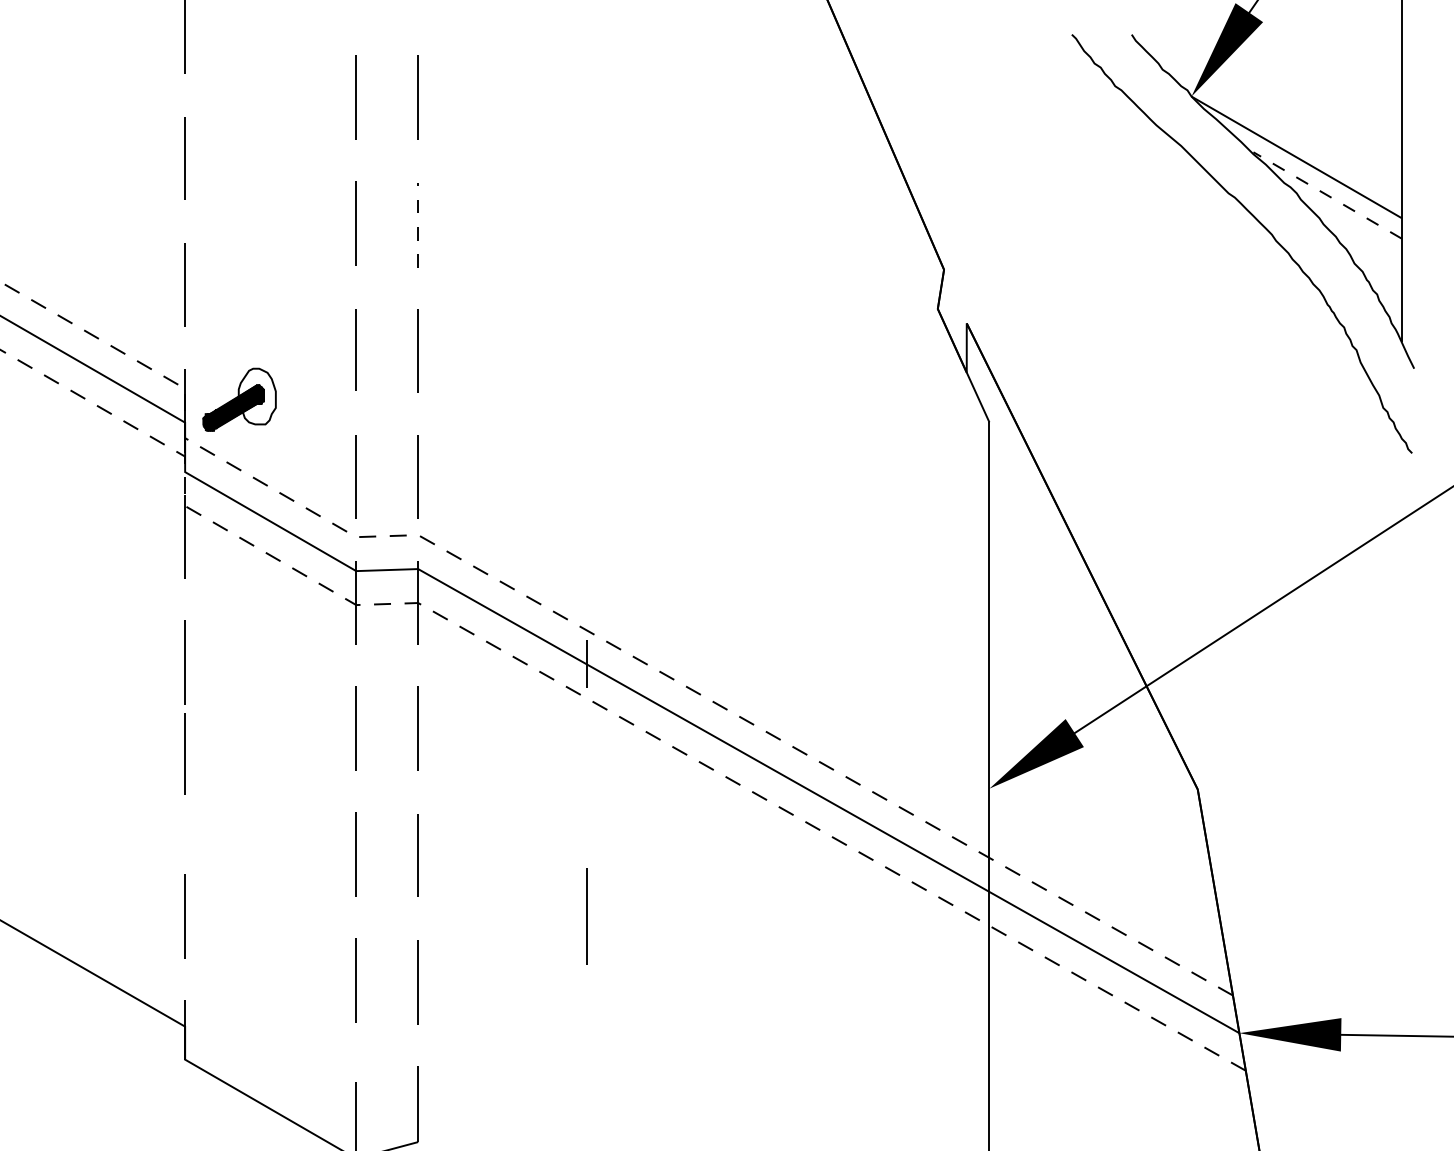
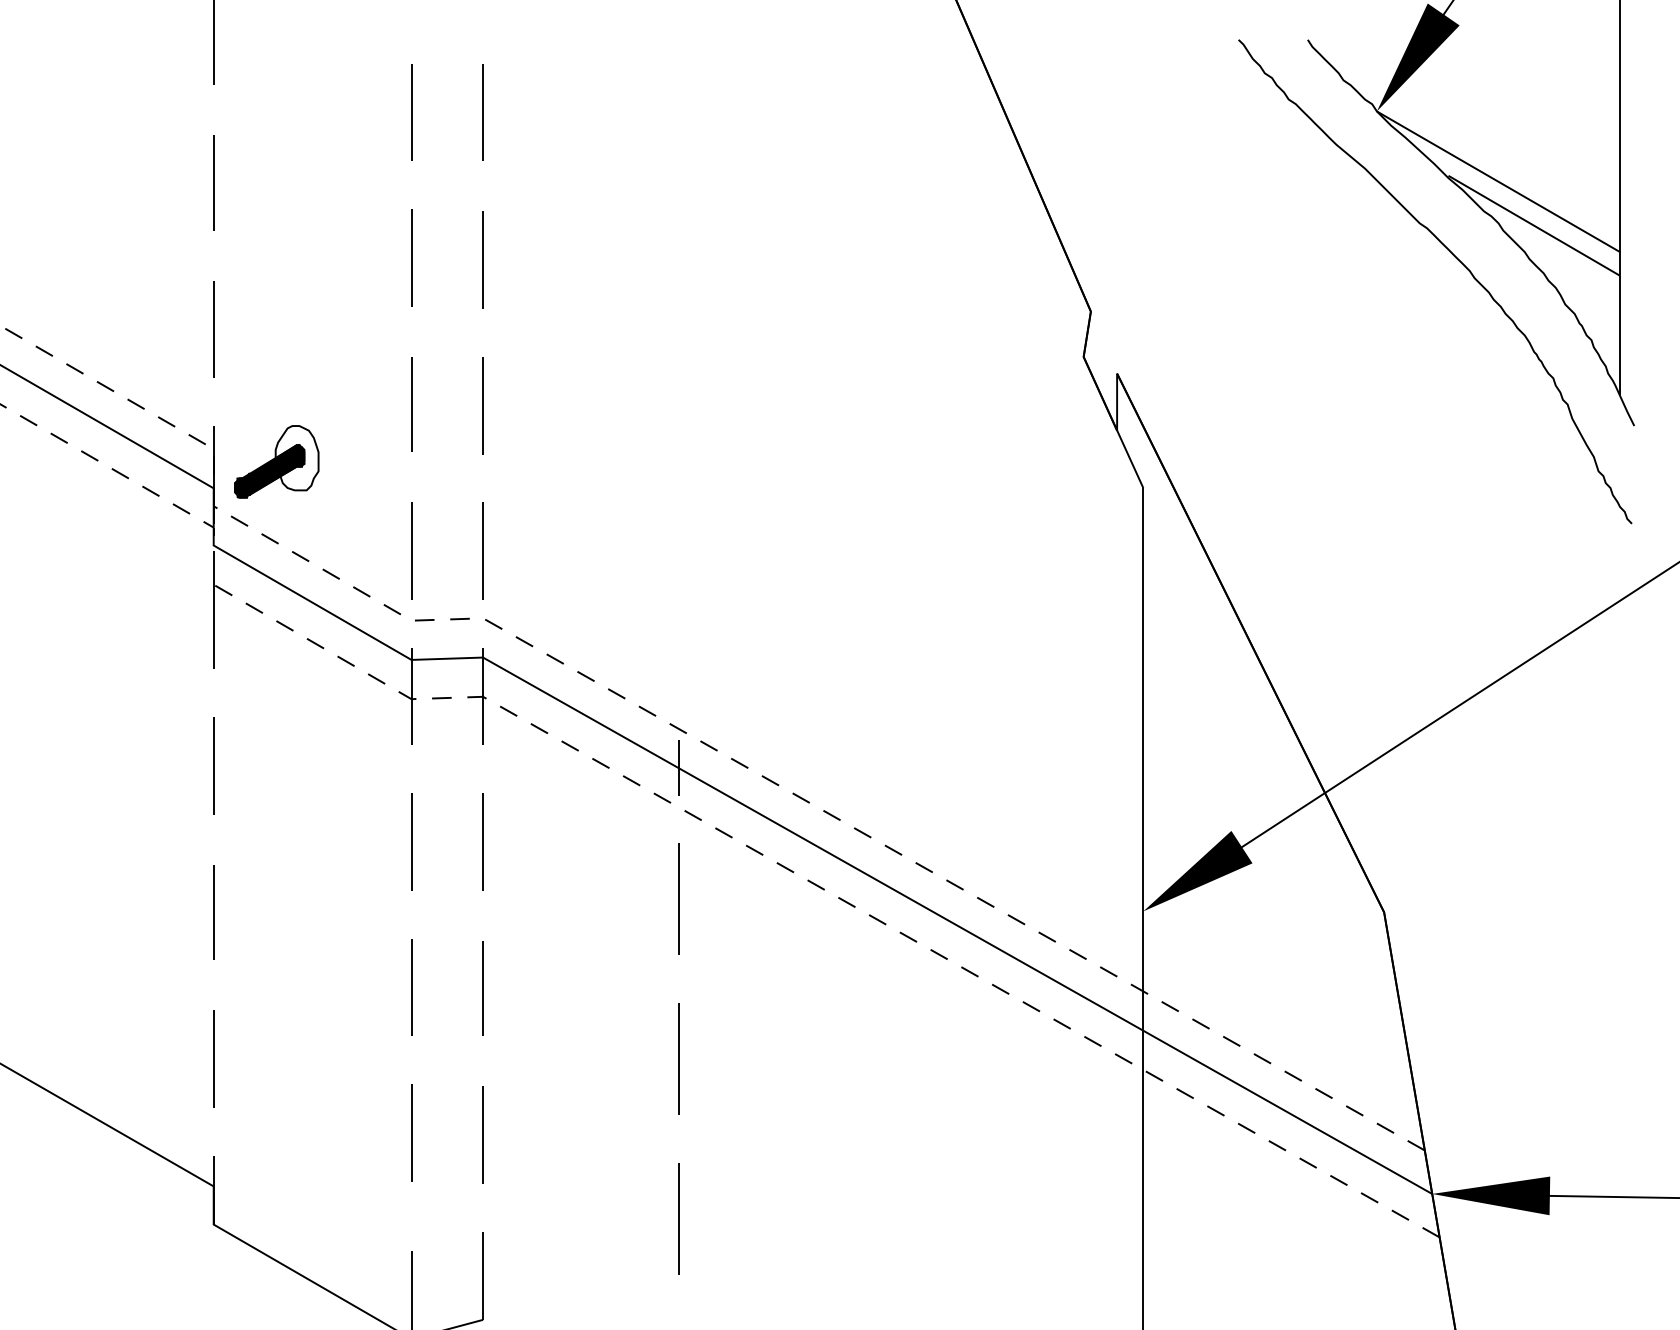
line: (1327, 195) -> (1533, 225), dashed -> solid
line: (418, 225) -> (483, 260), dashed -> solid
line: (184, 754) -> (213, 912), moved
line: (587, 777) -> (678, 898), added
line: (587, 1054) -> (678, 1218), added

